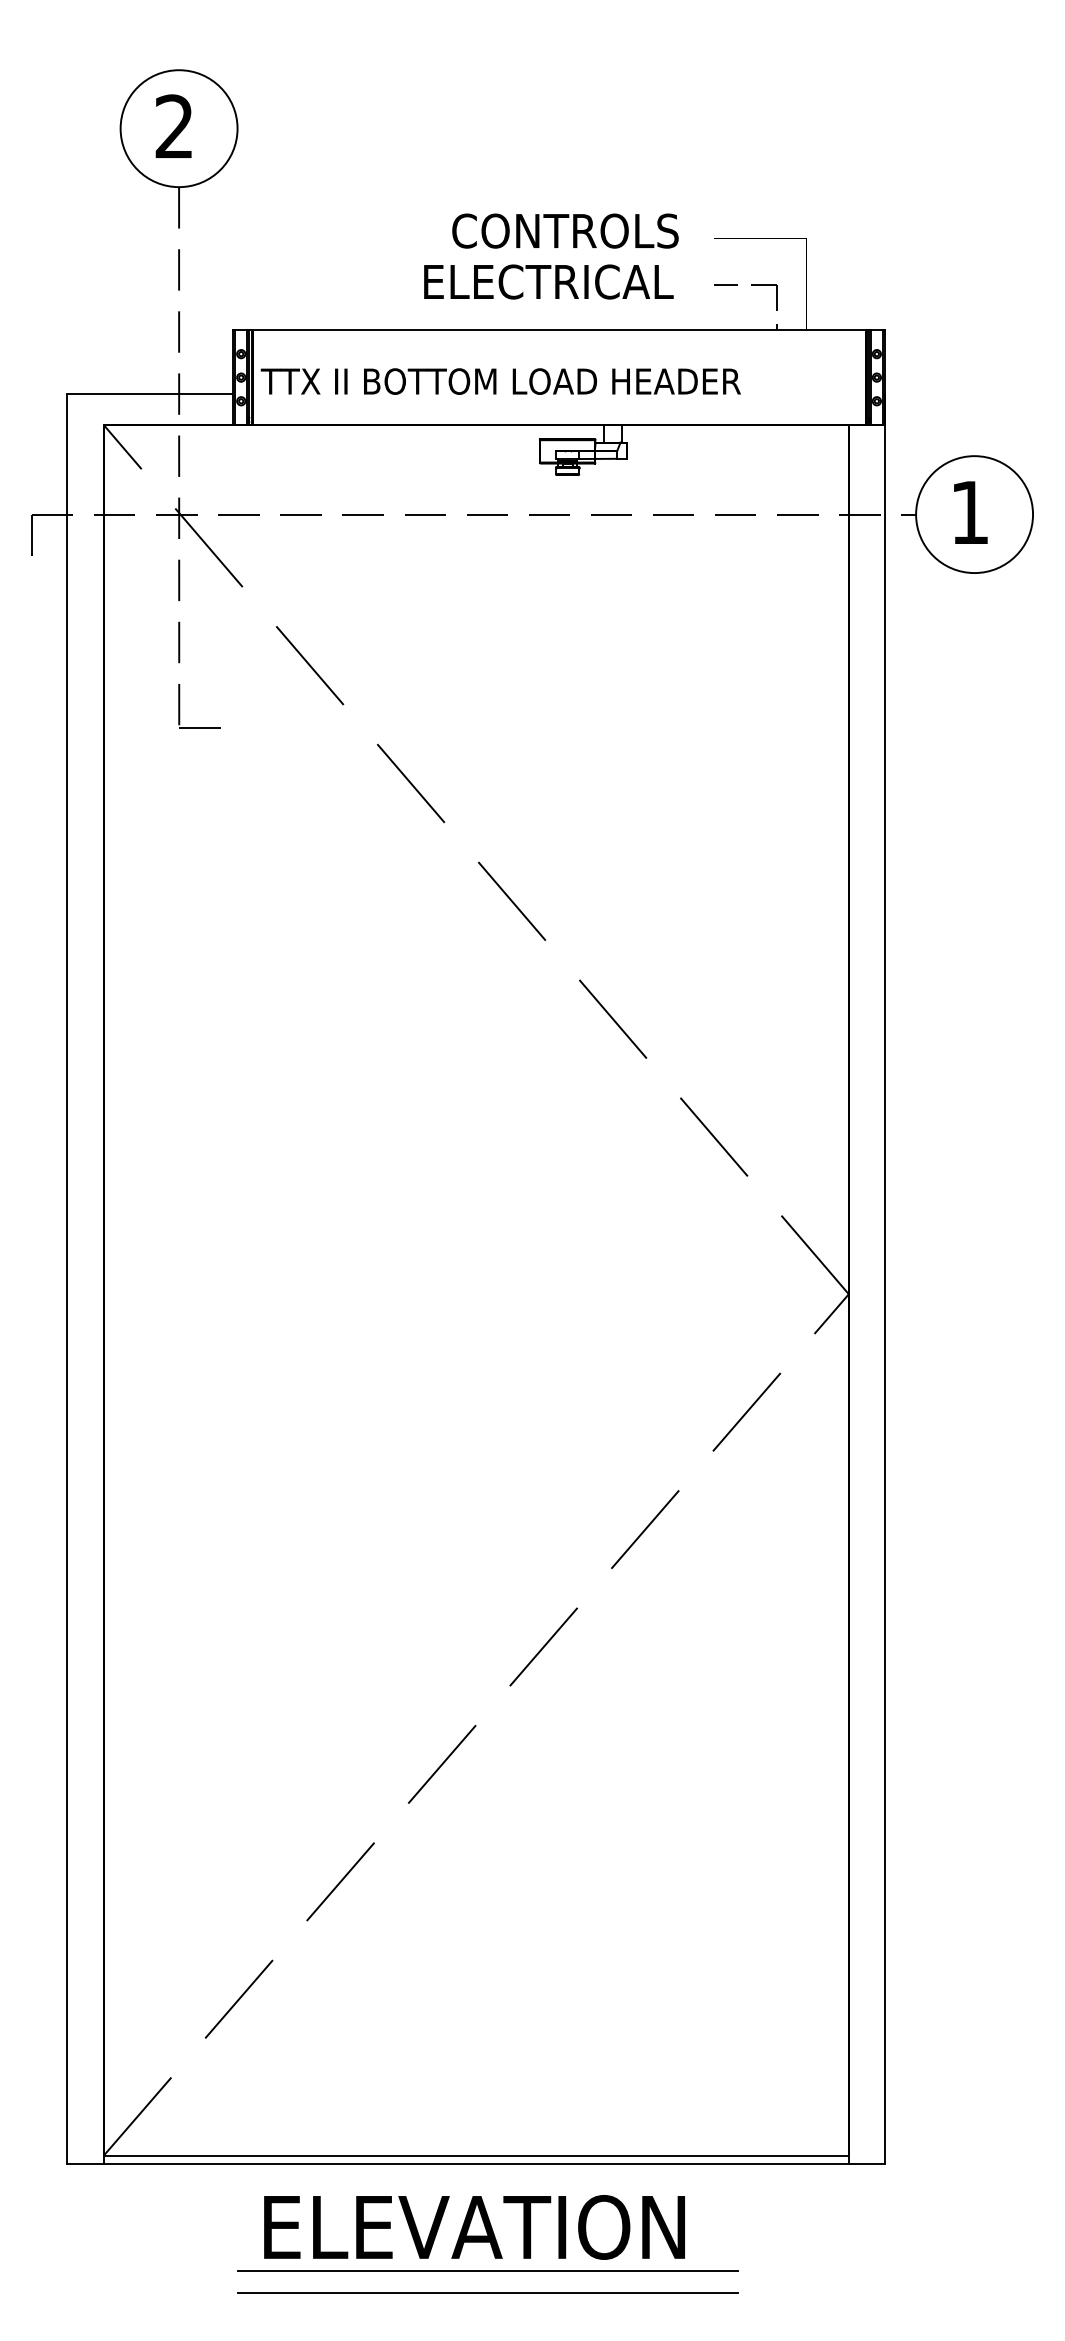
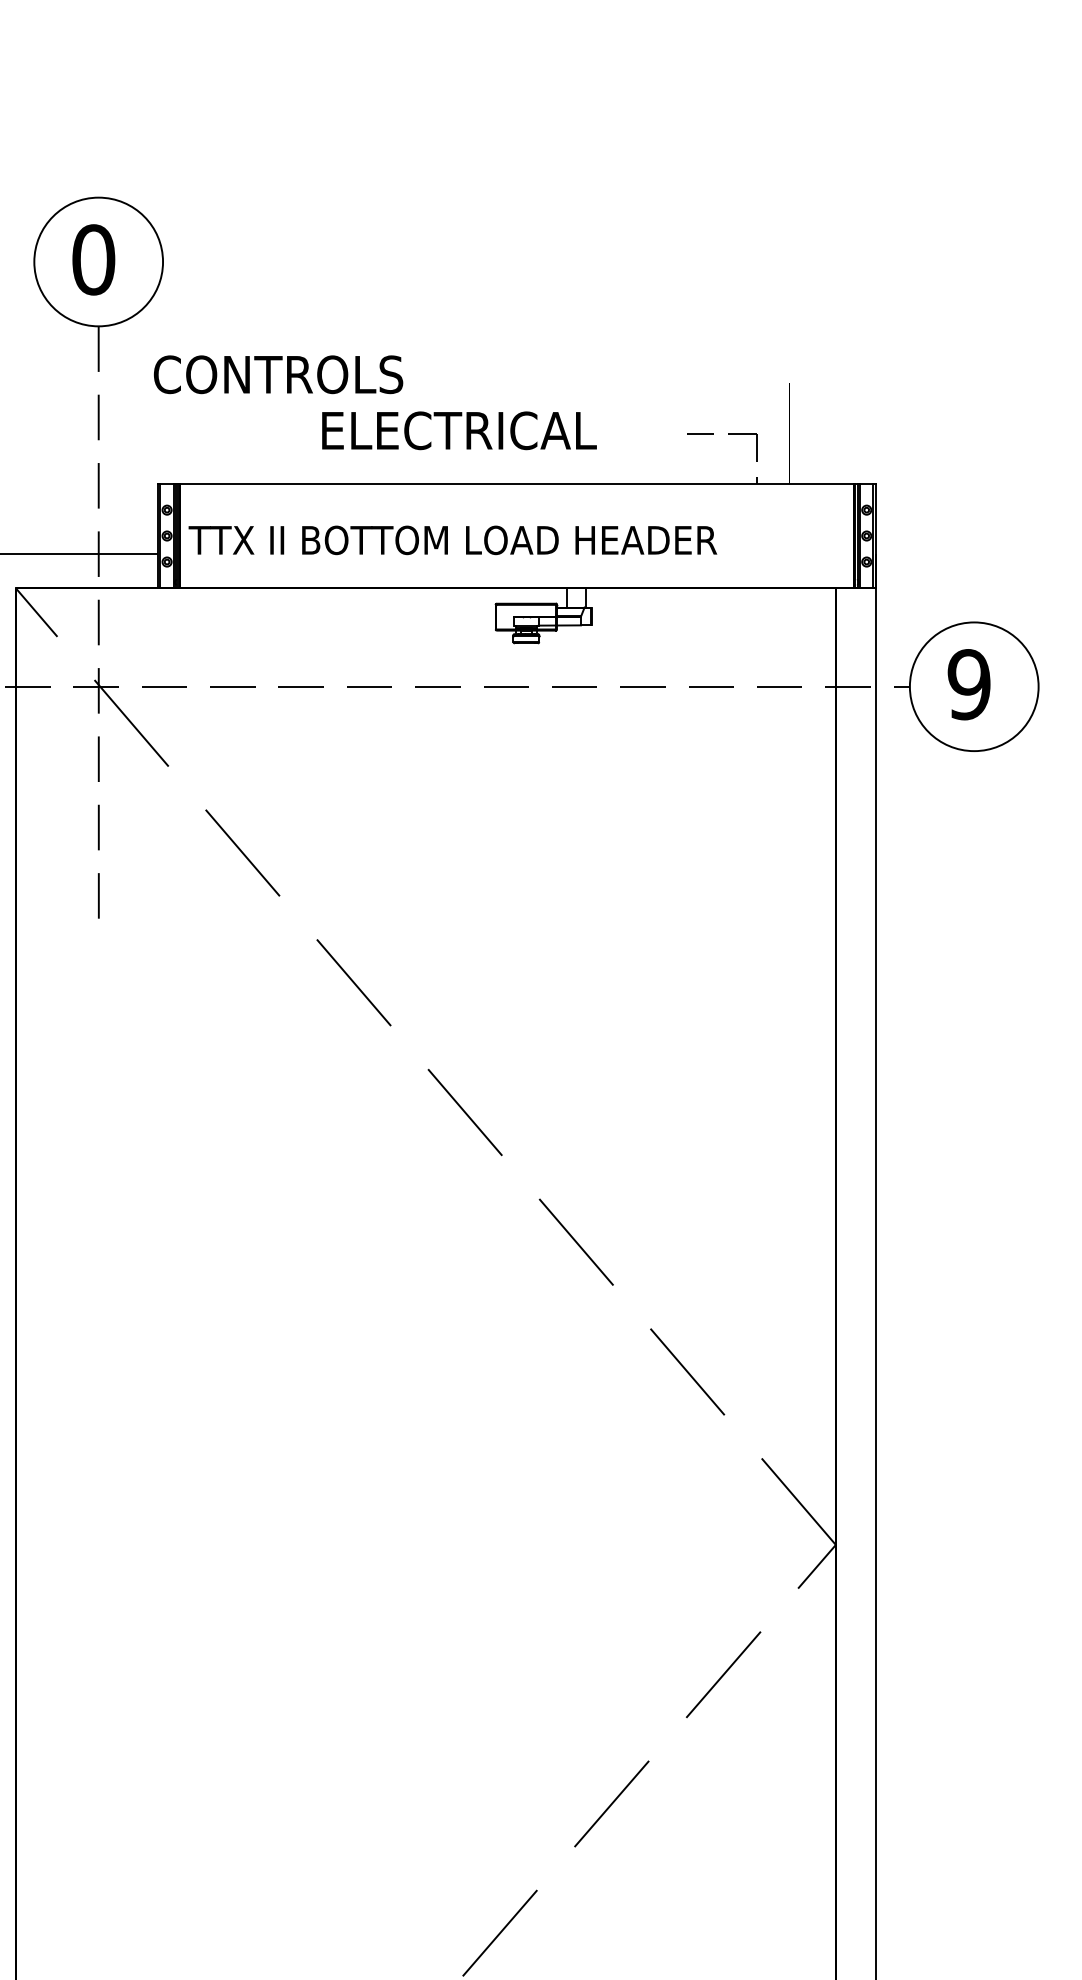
text: (174, 126) -> (93, 259), 2 -> 0
text: (565, 230) -> (278, 374), moved
text: (548, 281) -> (459, 430), moved
text: (969, 512) -> (968, 684), 1 -> 9
line: (199, 727) -> (121, 921), removed

